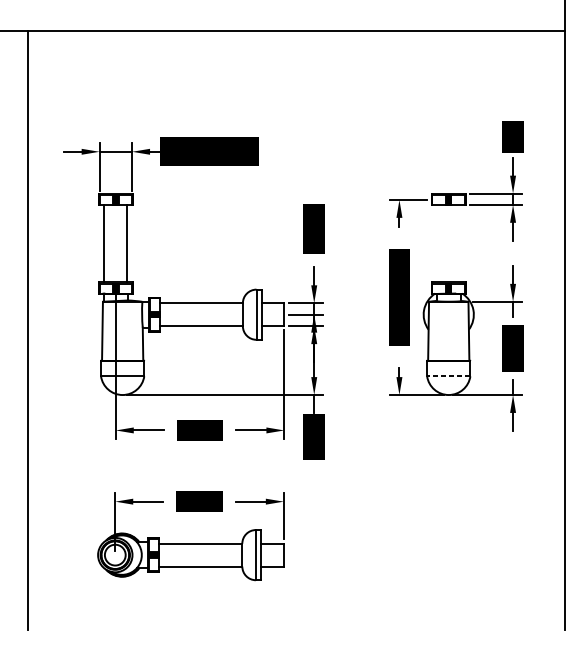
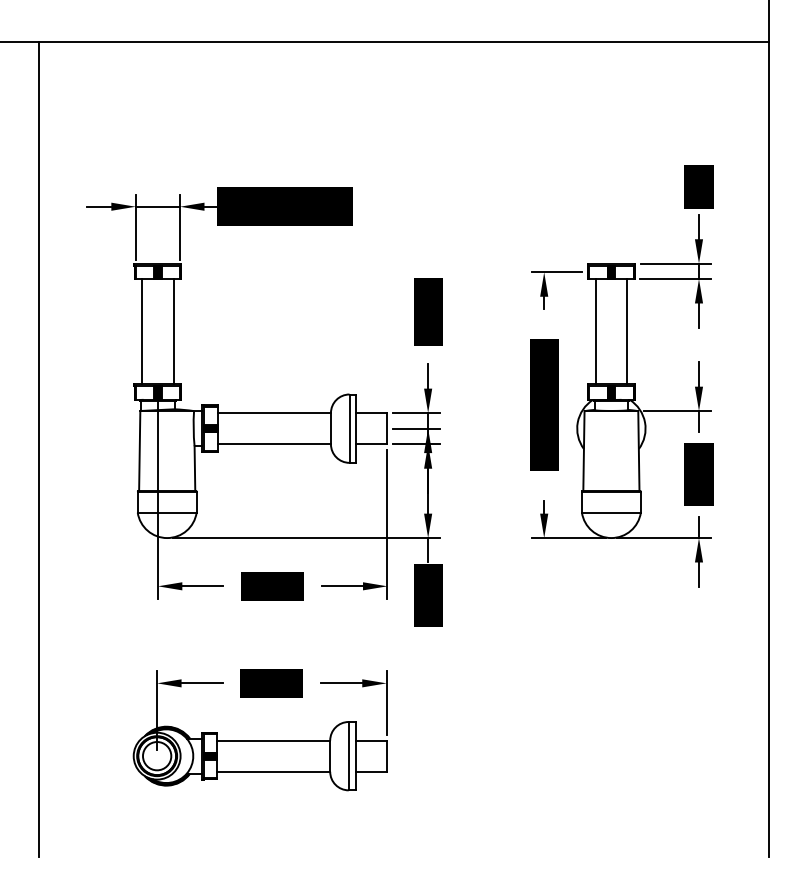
line: (437, 243) -> (595, 331), added
line: (460, 243) -> (627, 331), added
line: (448, 376) -> (610, 512), dashed -> solid

